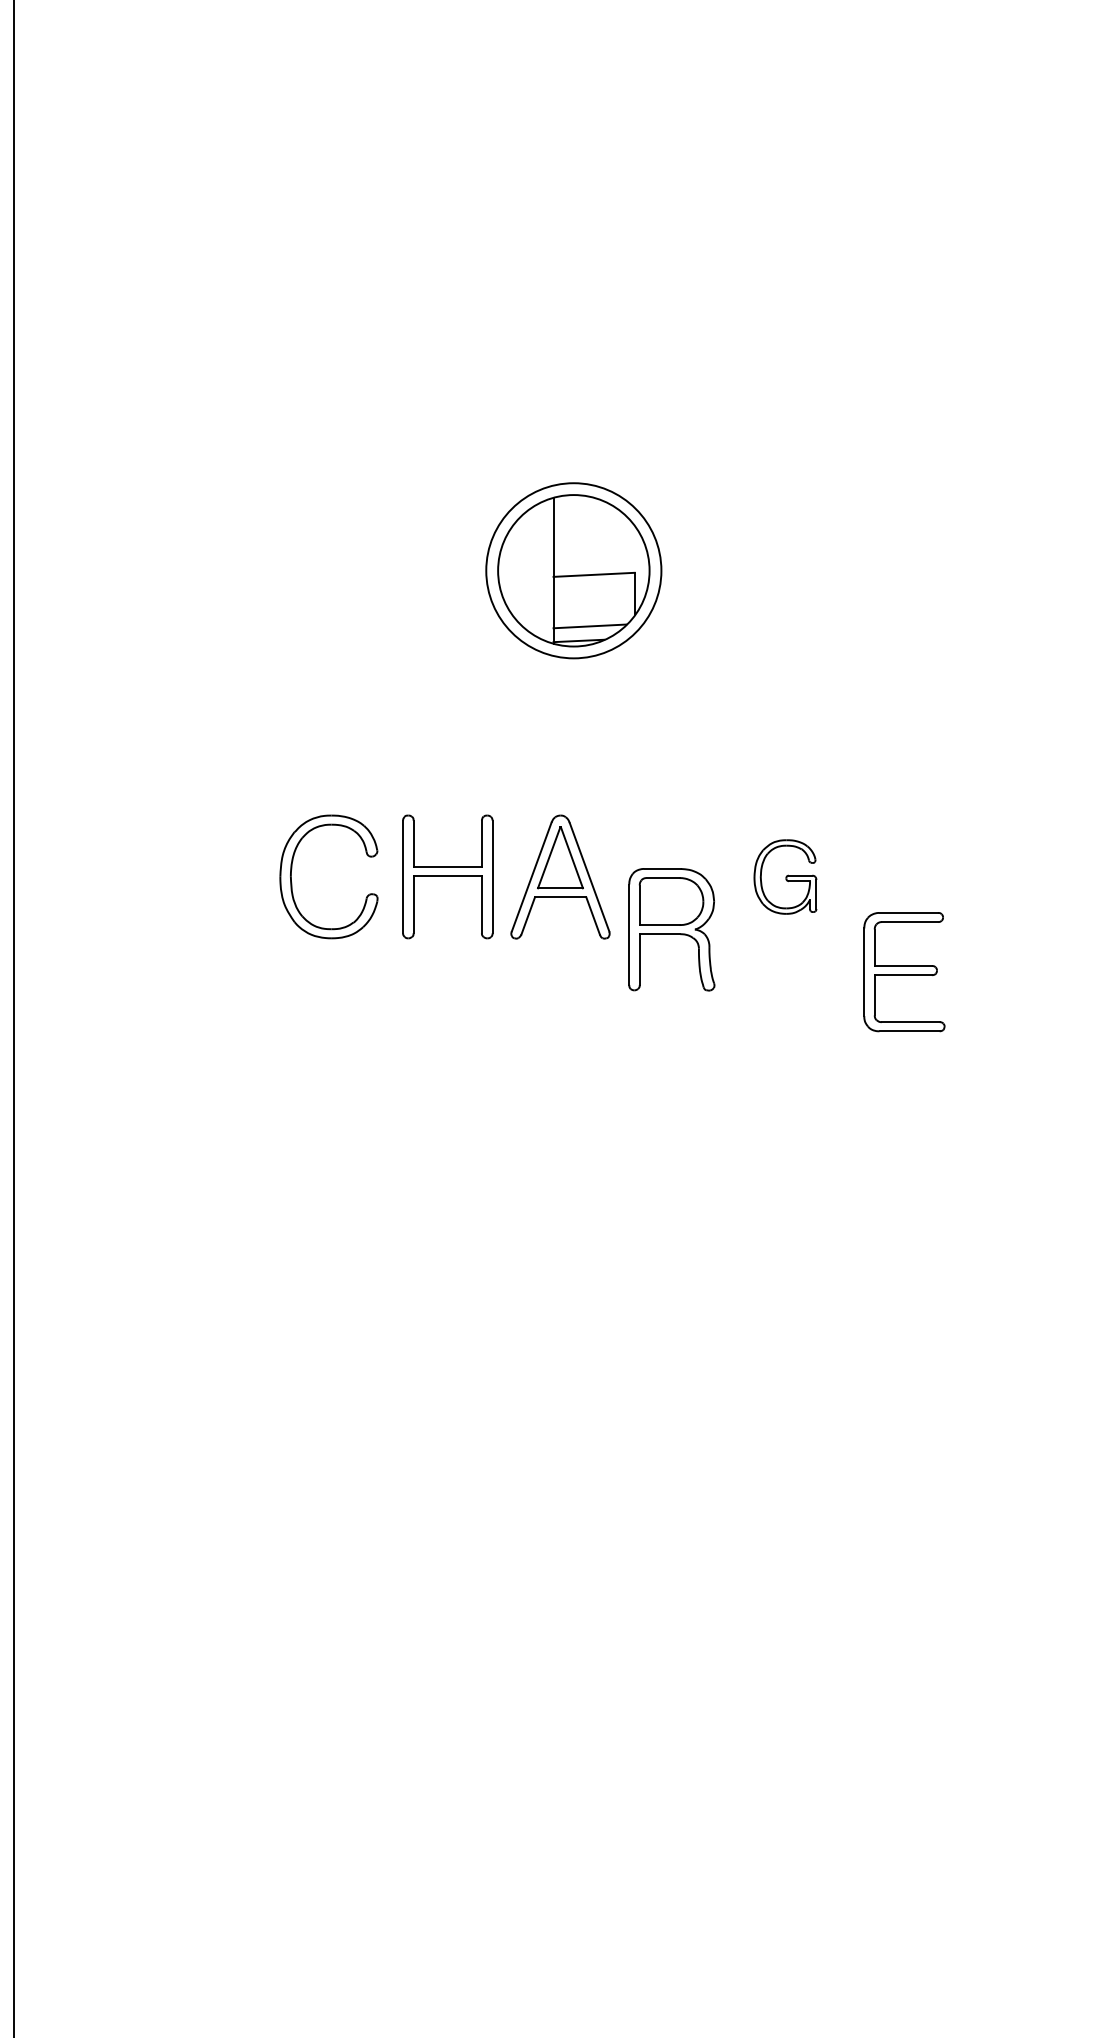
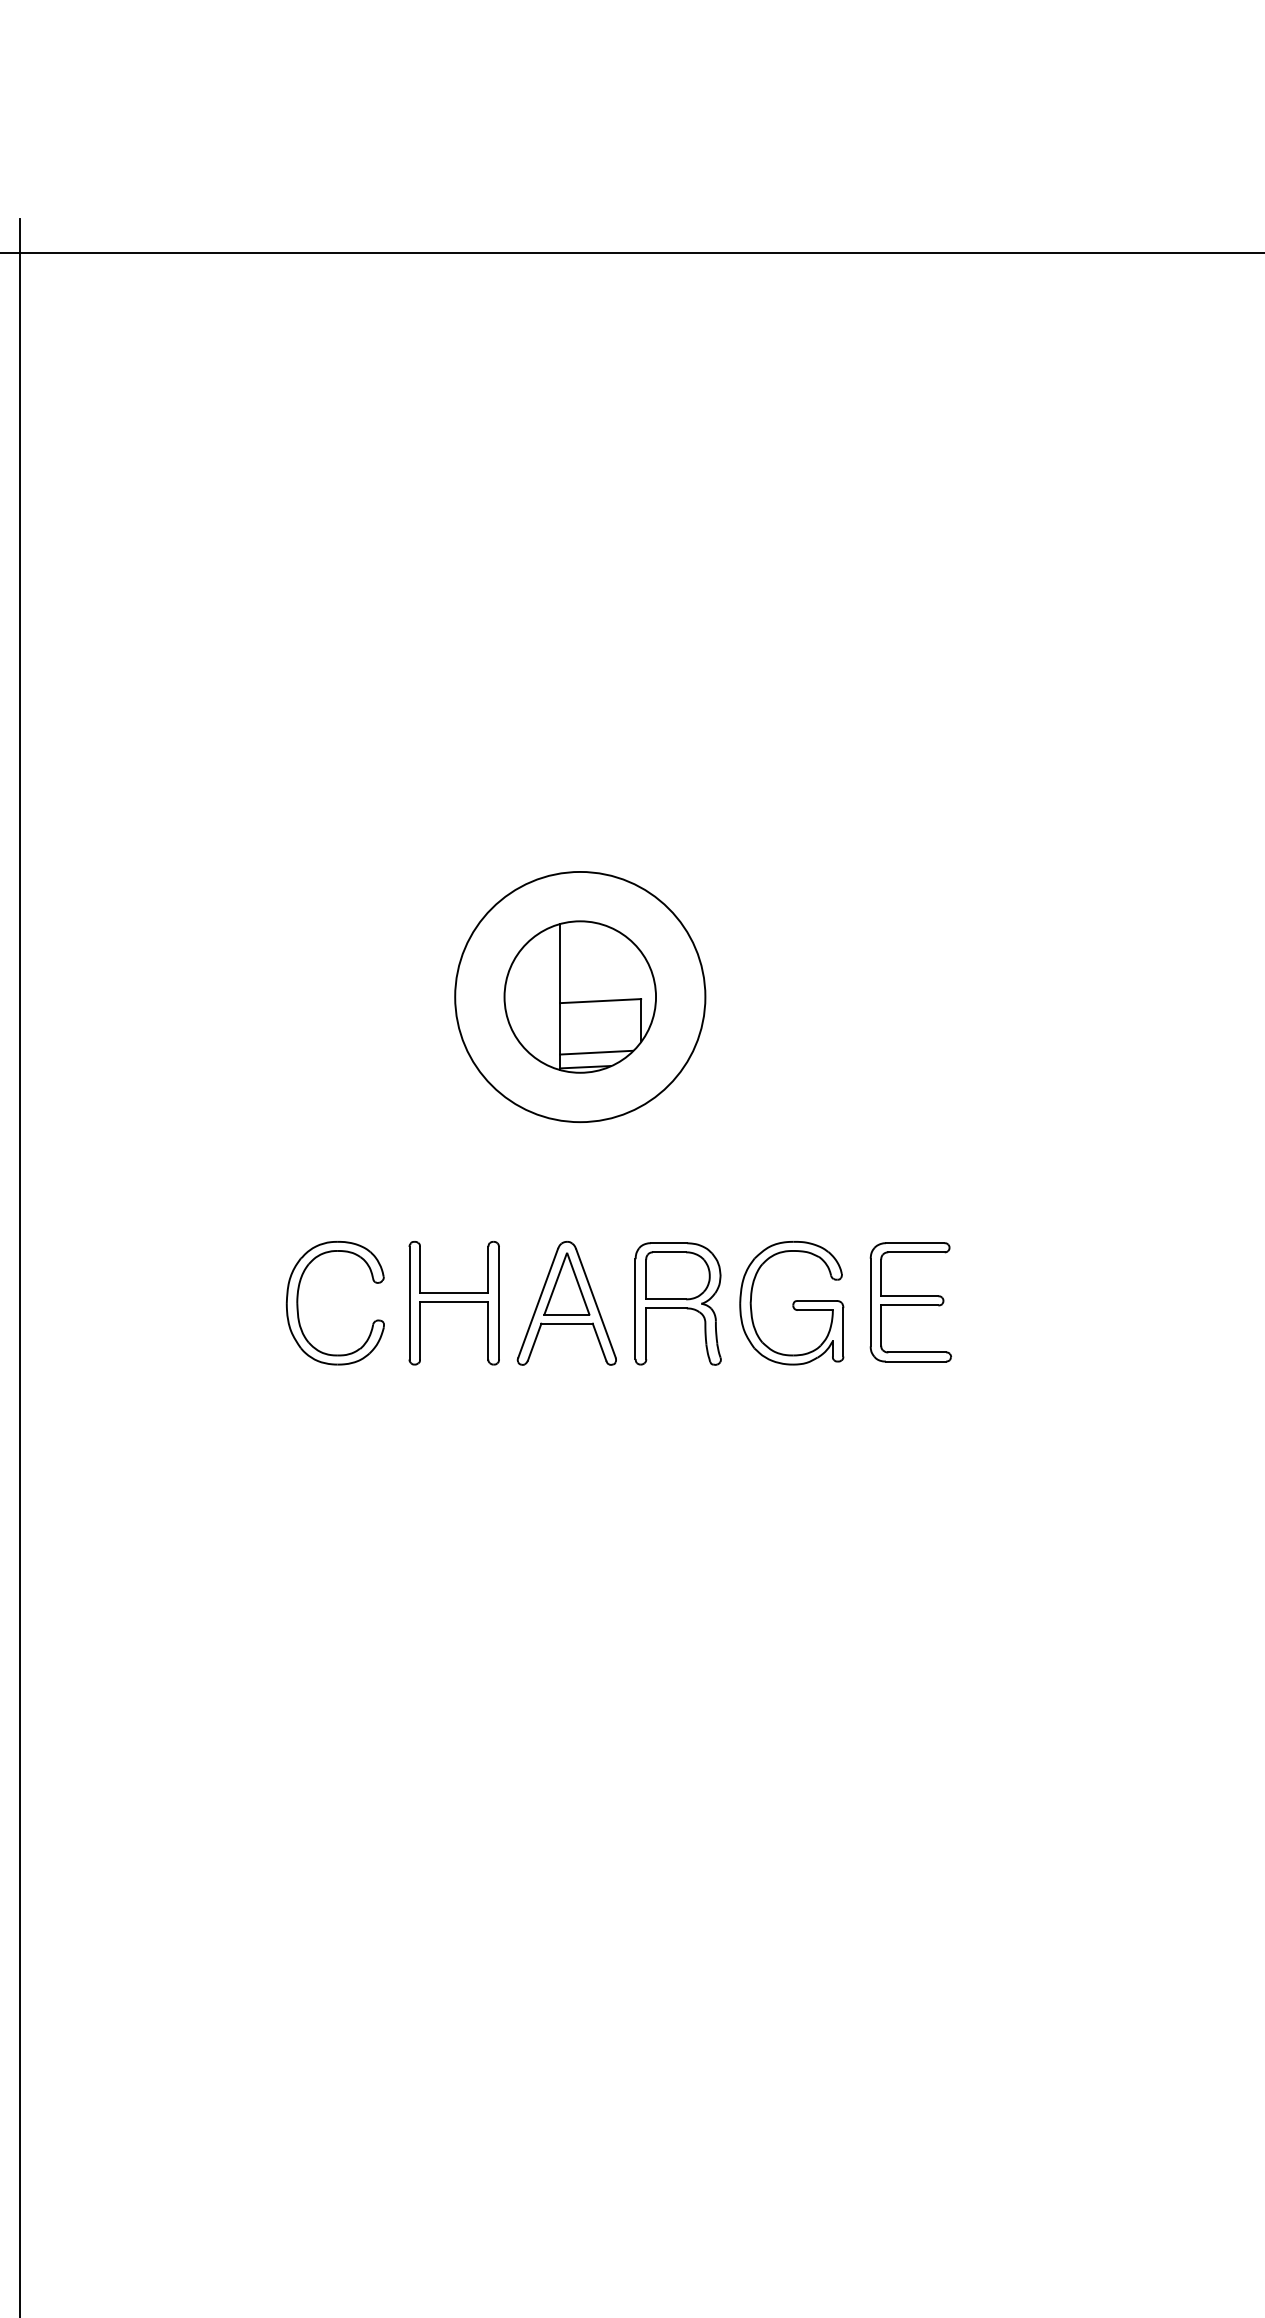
circle: (574, 570) -> (580, 996), size x1.43
part: (785, 877) -> (791, 1303), size x1.67
part: (671, 929) -> (677, 1303), moved
part: (904, 972) -> (910, 1302), moved

